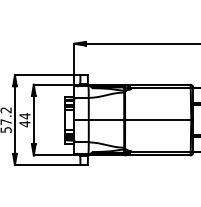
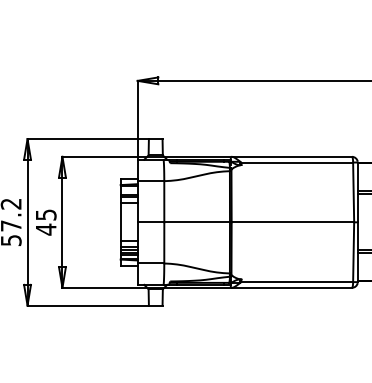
text: (24, 116) -> (45, 215), 44 -> 45

